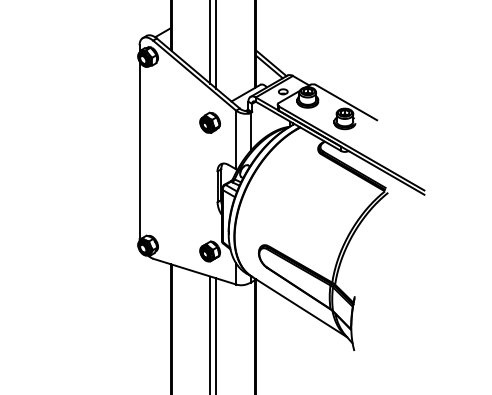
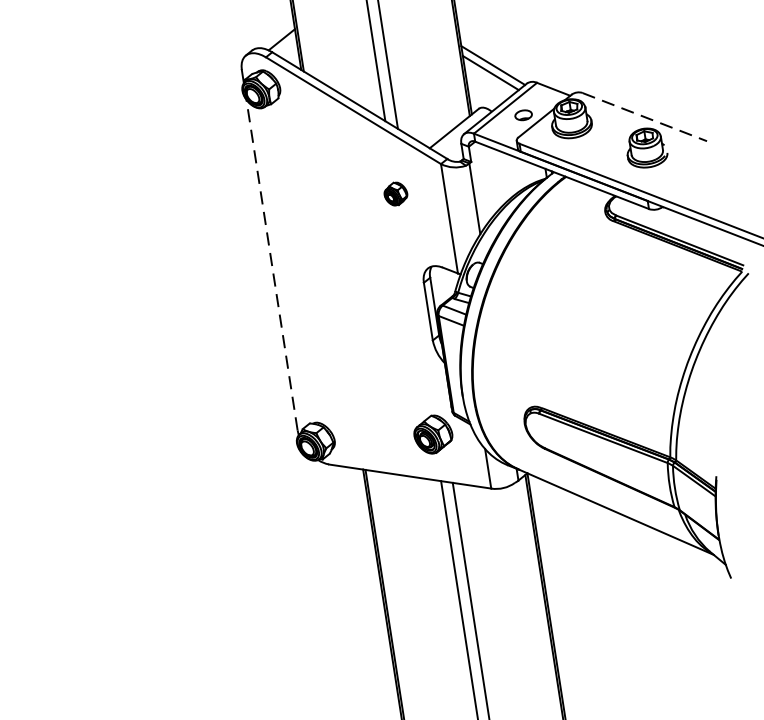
line: (346, 102) -> (644, 116), solid -> dashed
part: (209, 122) -> (394, 193), size x0.6
line: (139, 149) -> (271, 264), solid -> dashed

